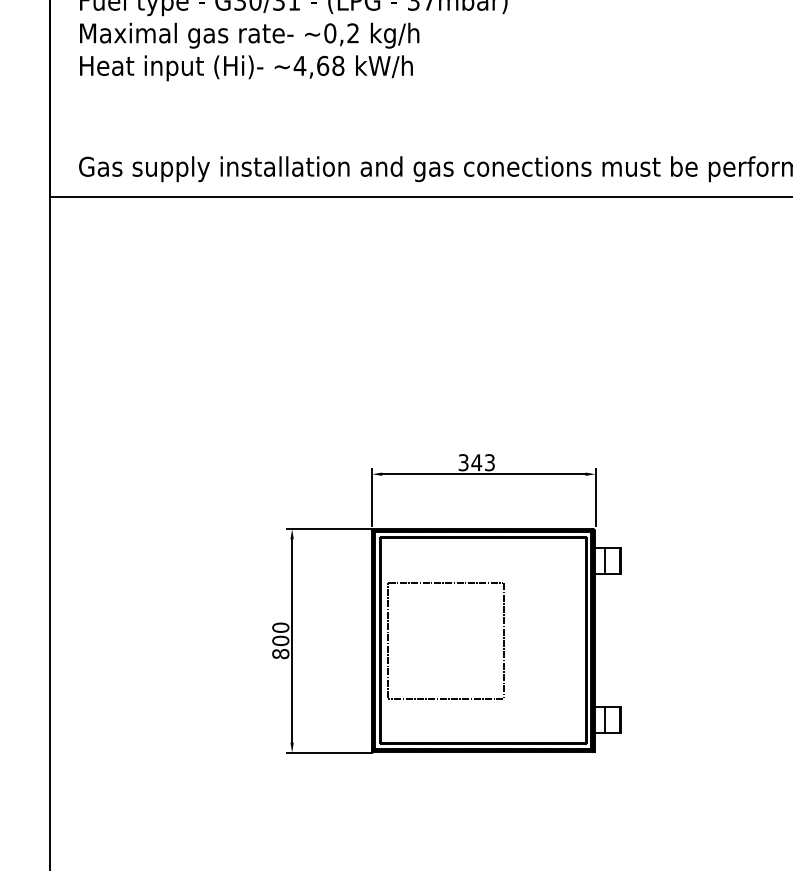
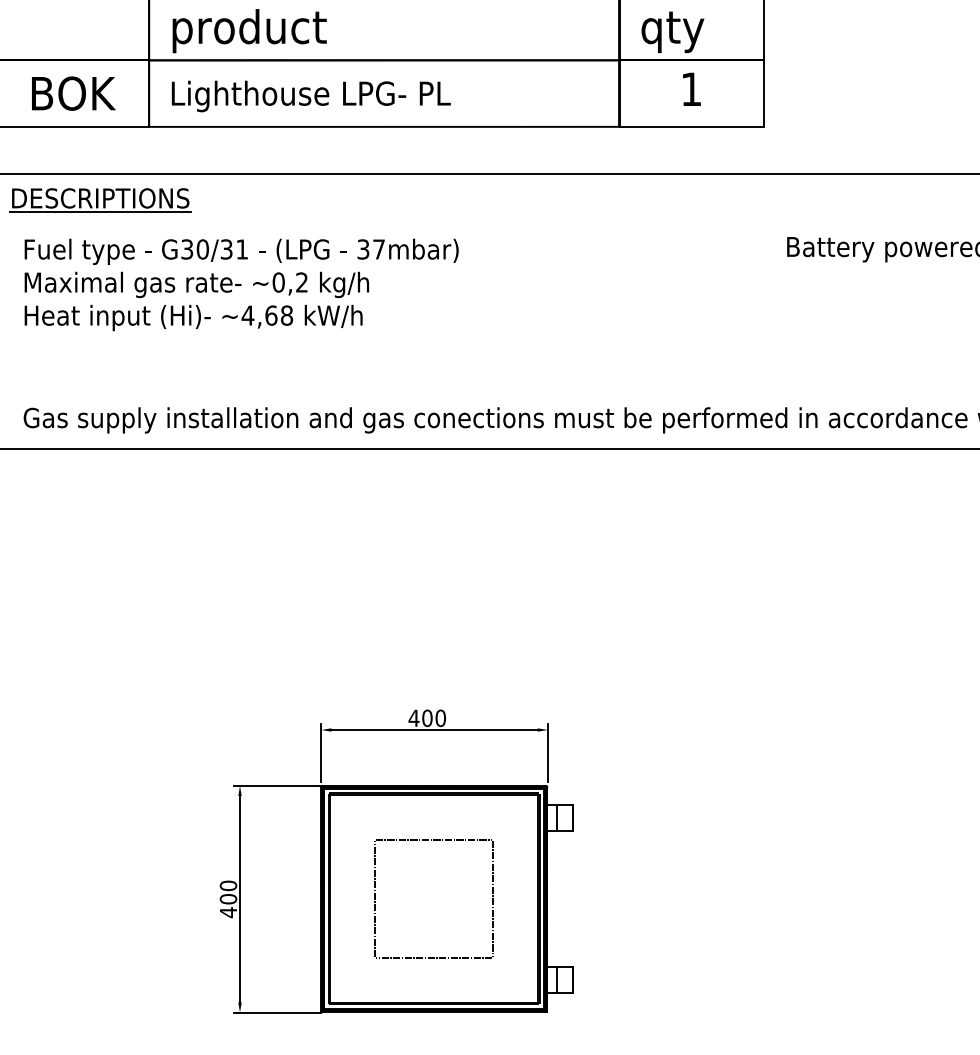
text: (476, 462) -> (427, 718), 343 -> 400
part: (445, 583) -> (433, 840), moved
text: (280, 653) -> (228, 912), 800 -> 400

